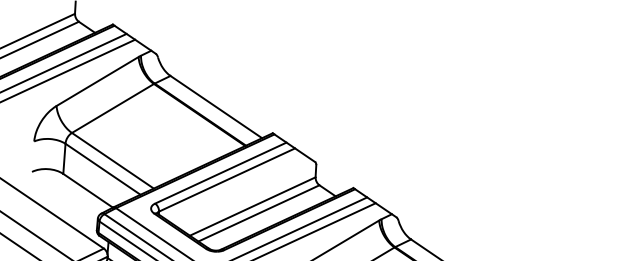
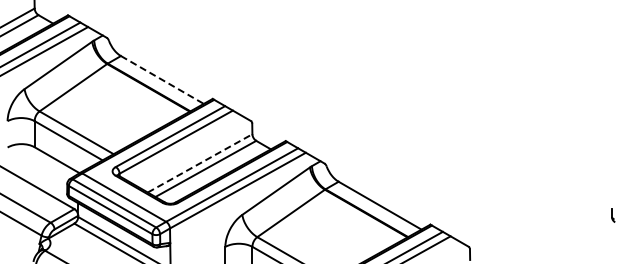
line: (216, 106) -> (162, 79), solid -> dashed
line: (253, 206) -> (200, 163), solid -> dashed

